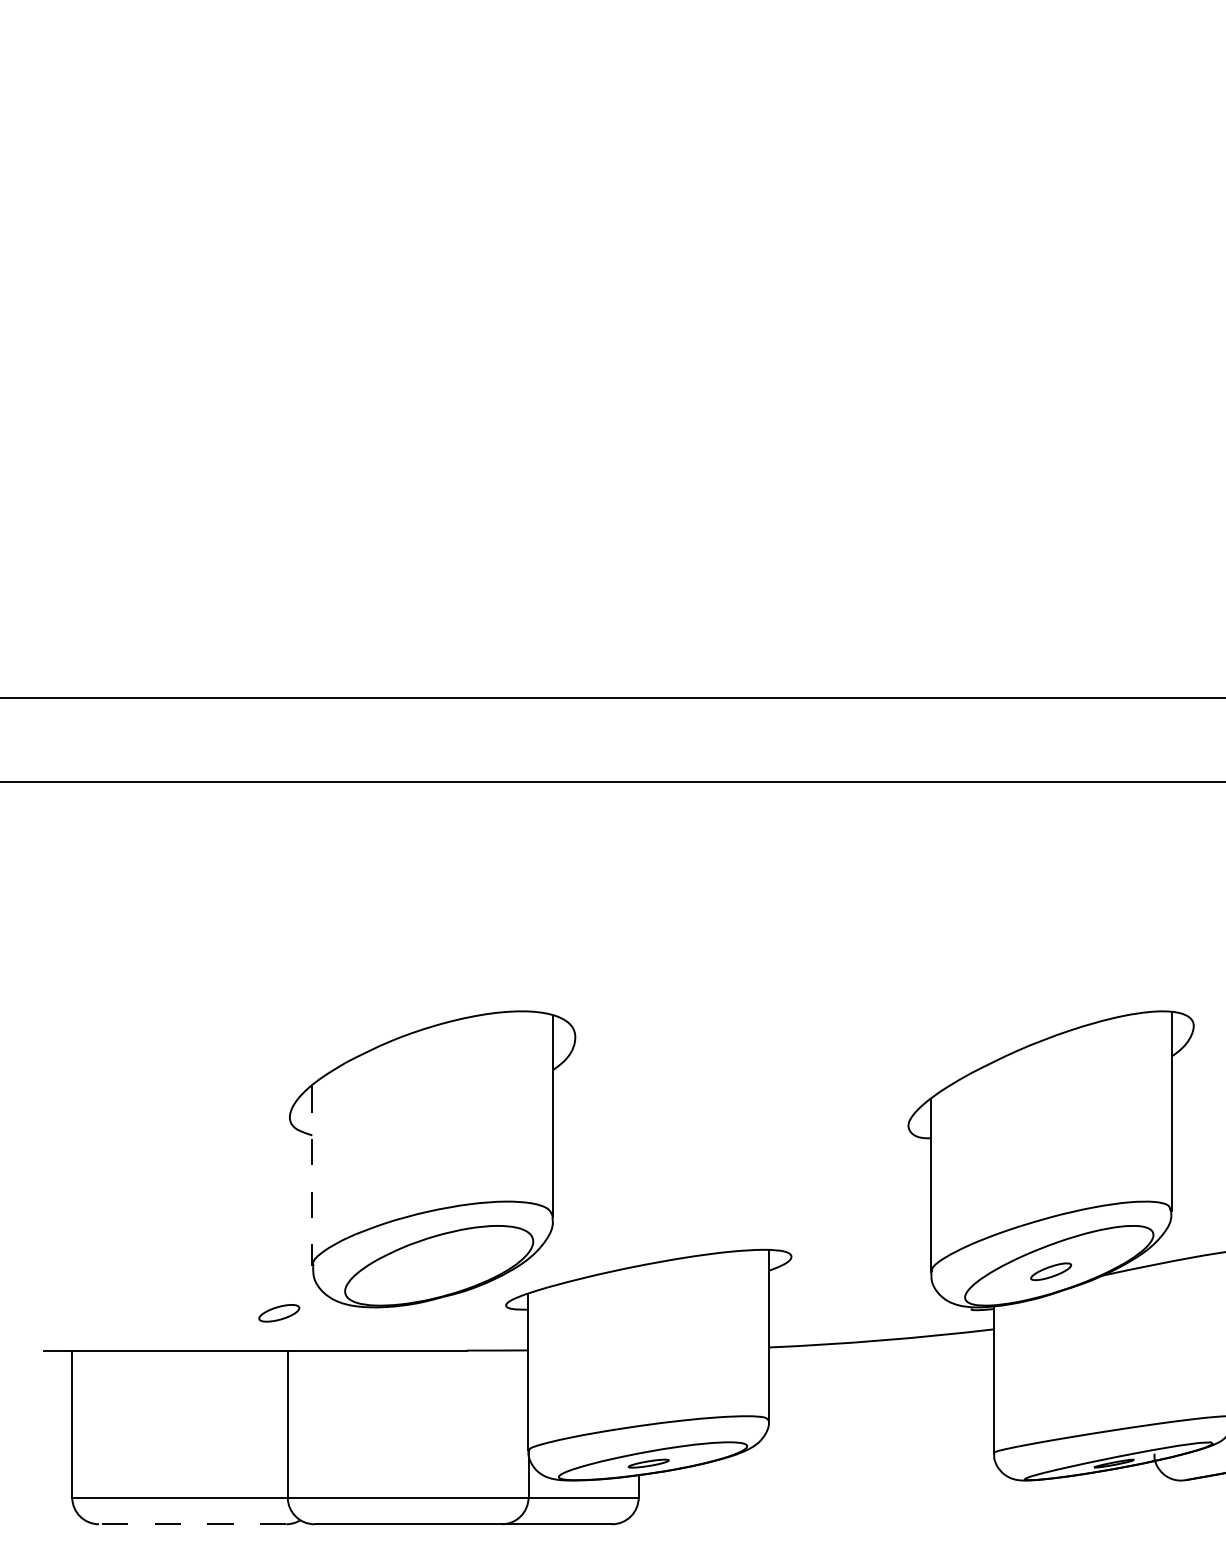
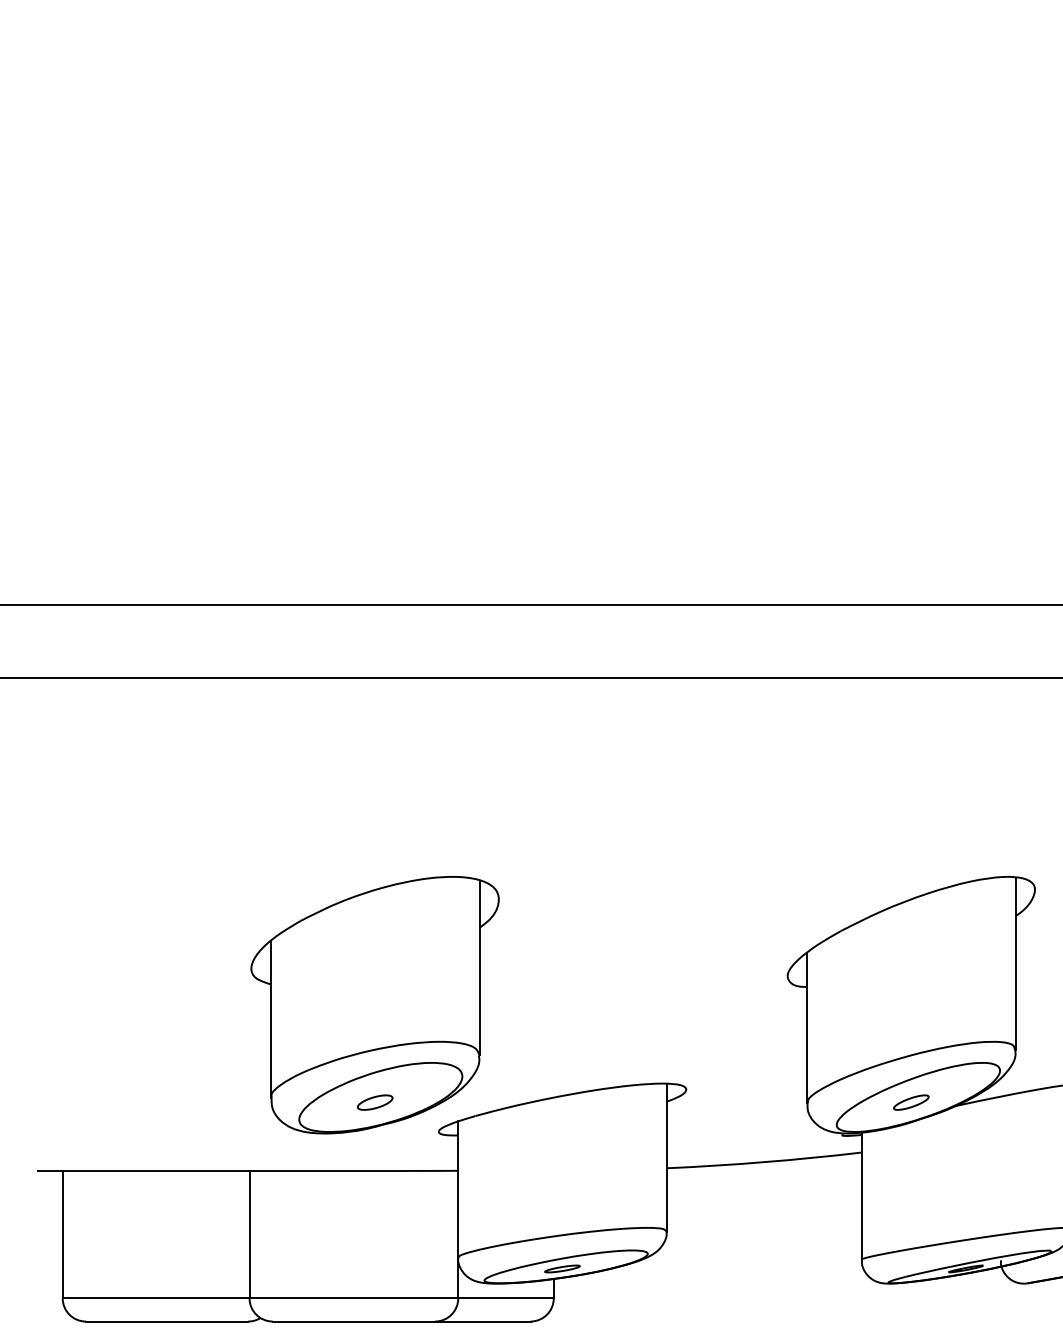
line: (311, 1177) -> (270, 1020), dashed -> solid
part: (278, 1313) -> (374, 1102), moved
line: (191, 1524) -> (166, 1321), dashed -> solid

